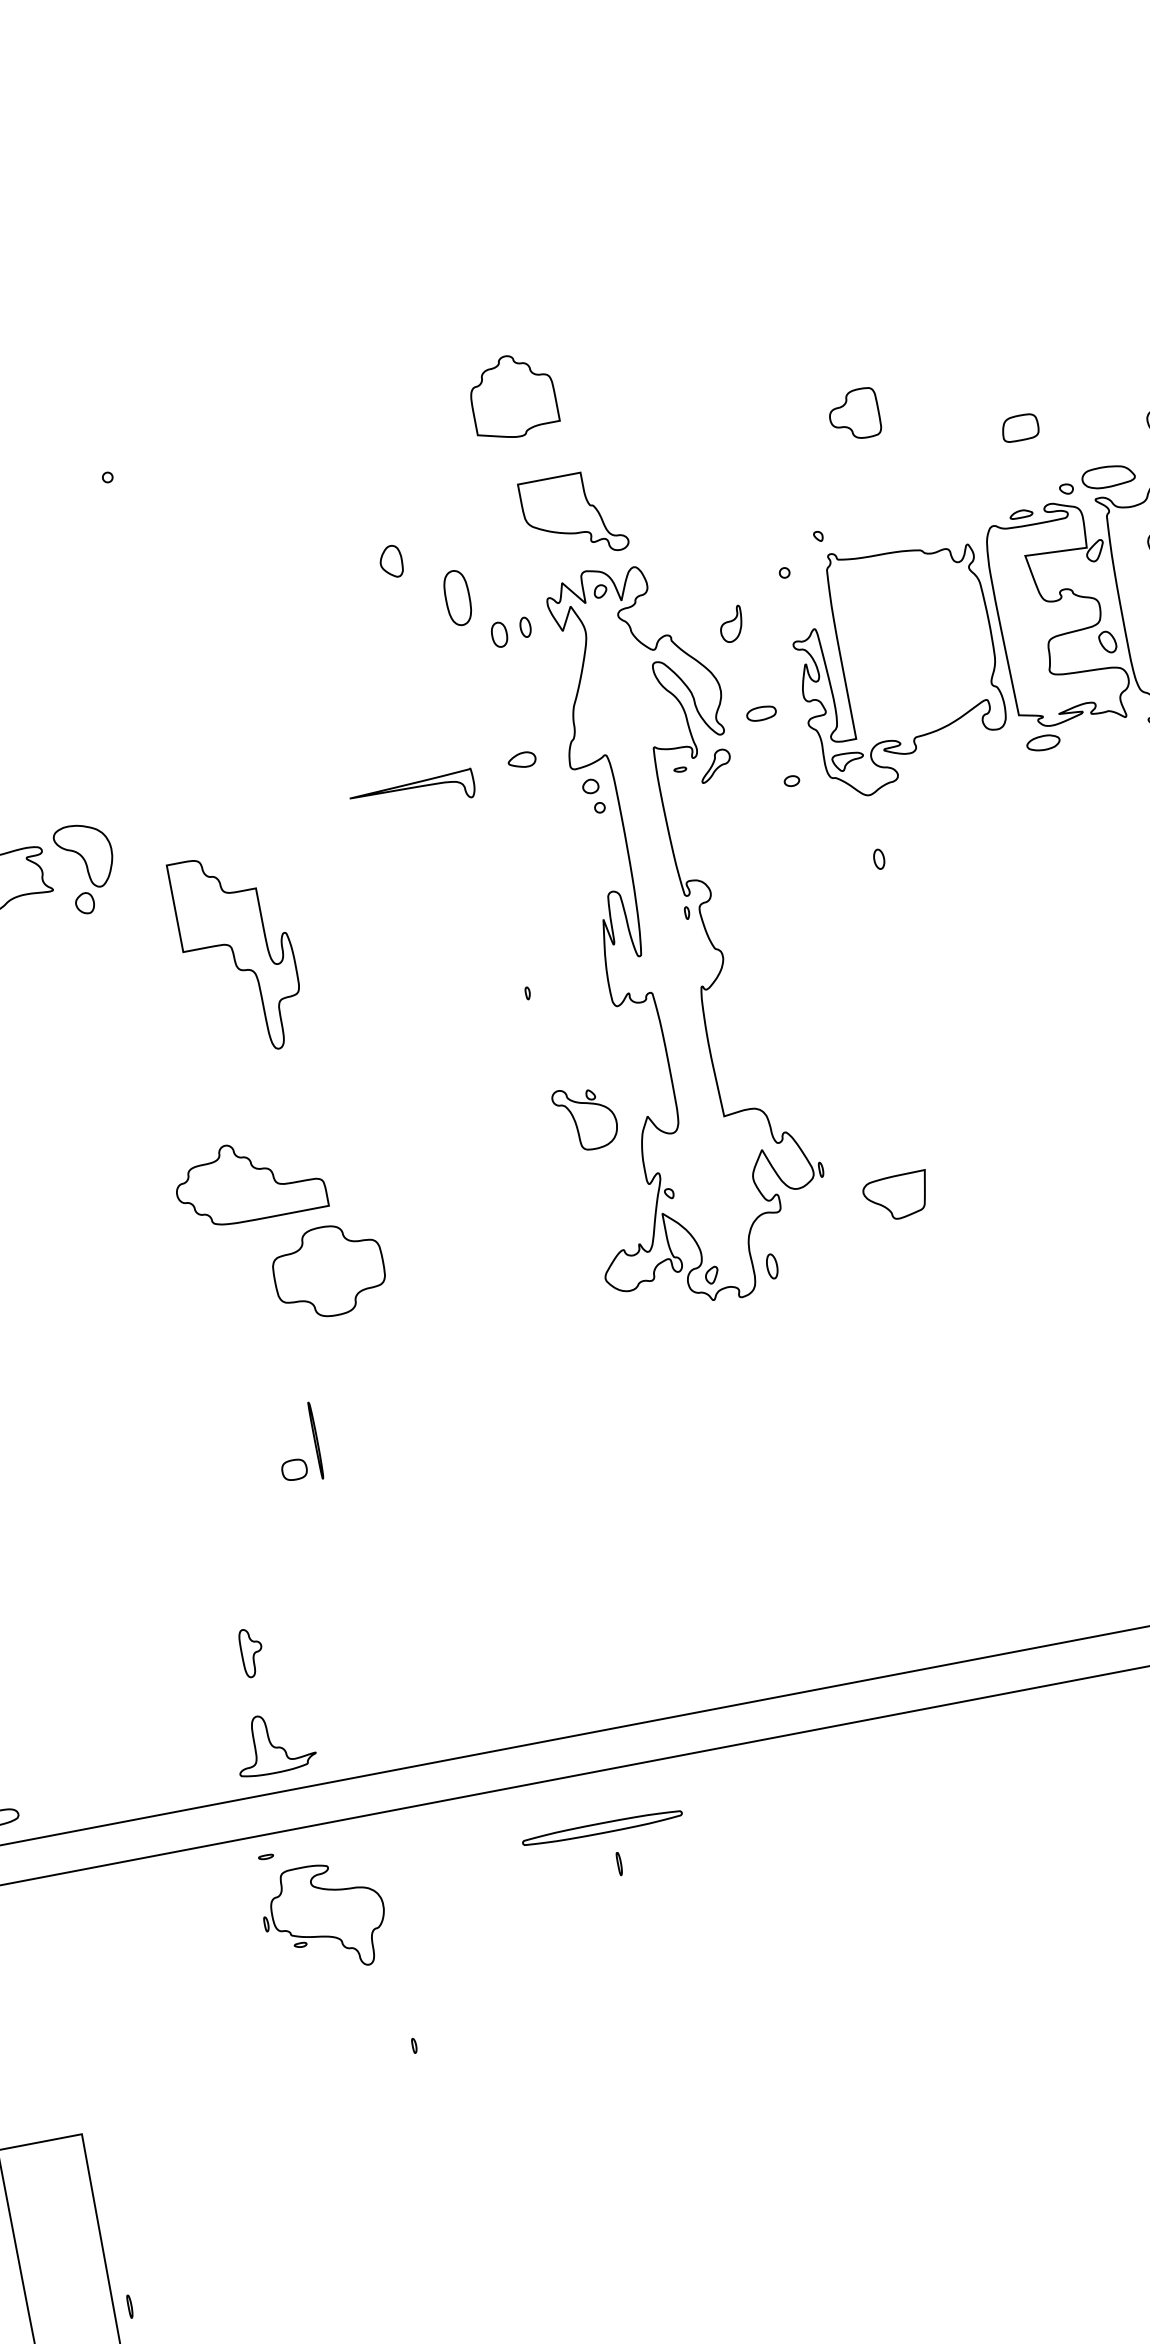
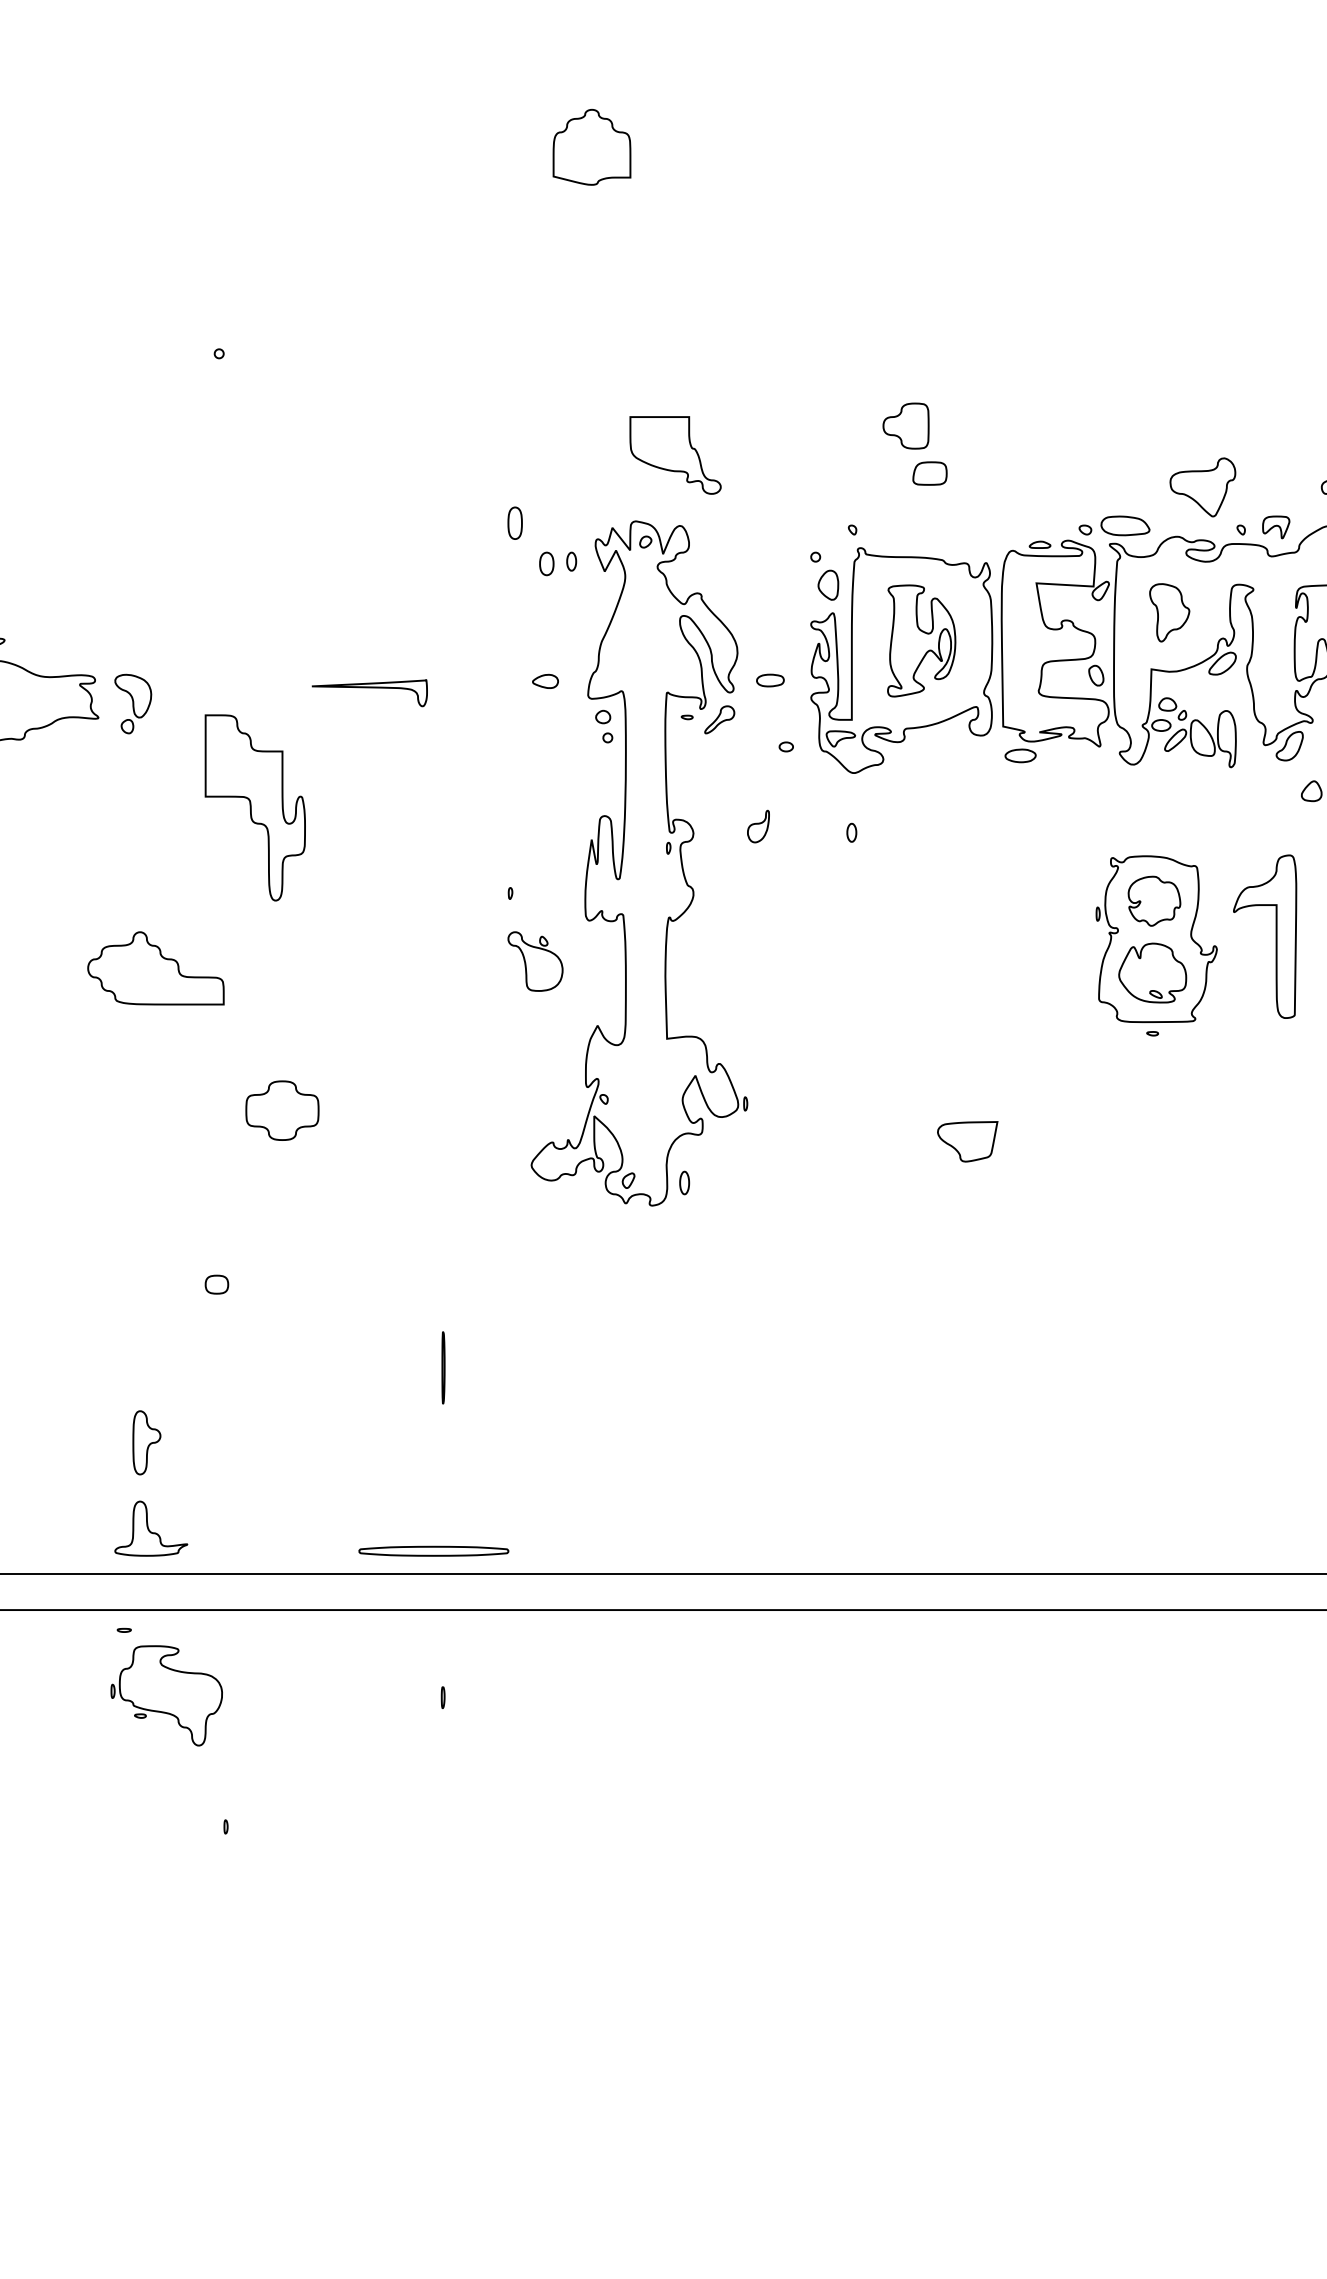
part: (512, 395) -> (591, 146), moved
part: (1019, 427) -> (929, 473), moved
part: (573, 516) -> (675, 455), moved
part: (391, 561) -> (828, 584), moved
part: (456, 597) -> (514, 522), size x0.62
part: (731, 624) -> (758, 826), moved
part: (914, 640) -> (921, 640), added
part: (412, 794) -> (369, 693), moved
part: (87, 867) -> (133, 703), size x0.71
part: (585, 1118) -> (535, 961), moved
part: (248, 1181) -> (155, 968), moved
part: (896, 1196) -> (967, 1141), moved
part: (328, 1270) -> (282, 1110), size x0.71
line: (315, 1440) -> (443, 1367), moved
part: (251, 1652) -> (146, 1442), size x1.43
part: (601, 1827) -> (433, 1550), moved

